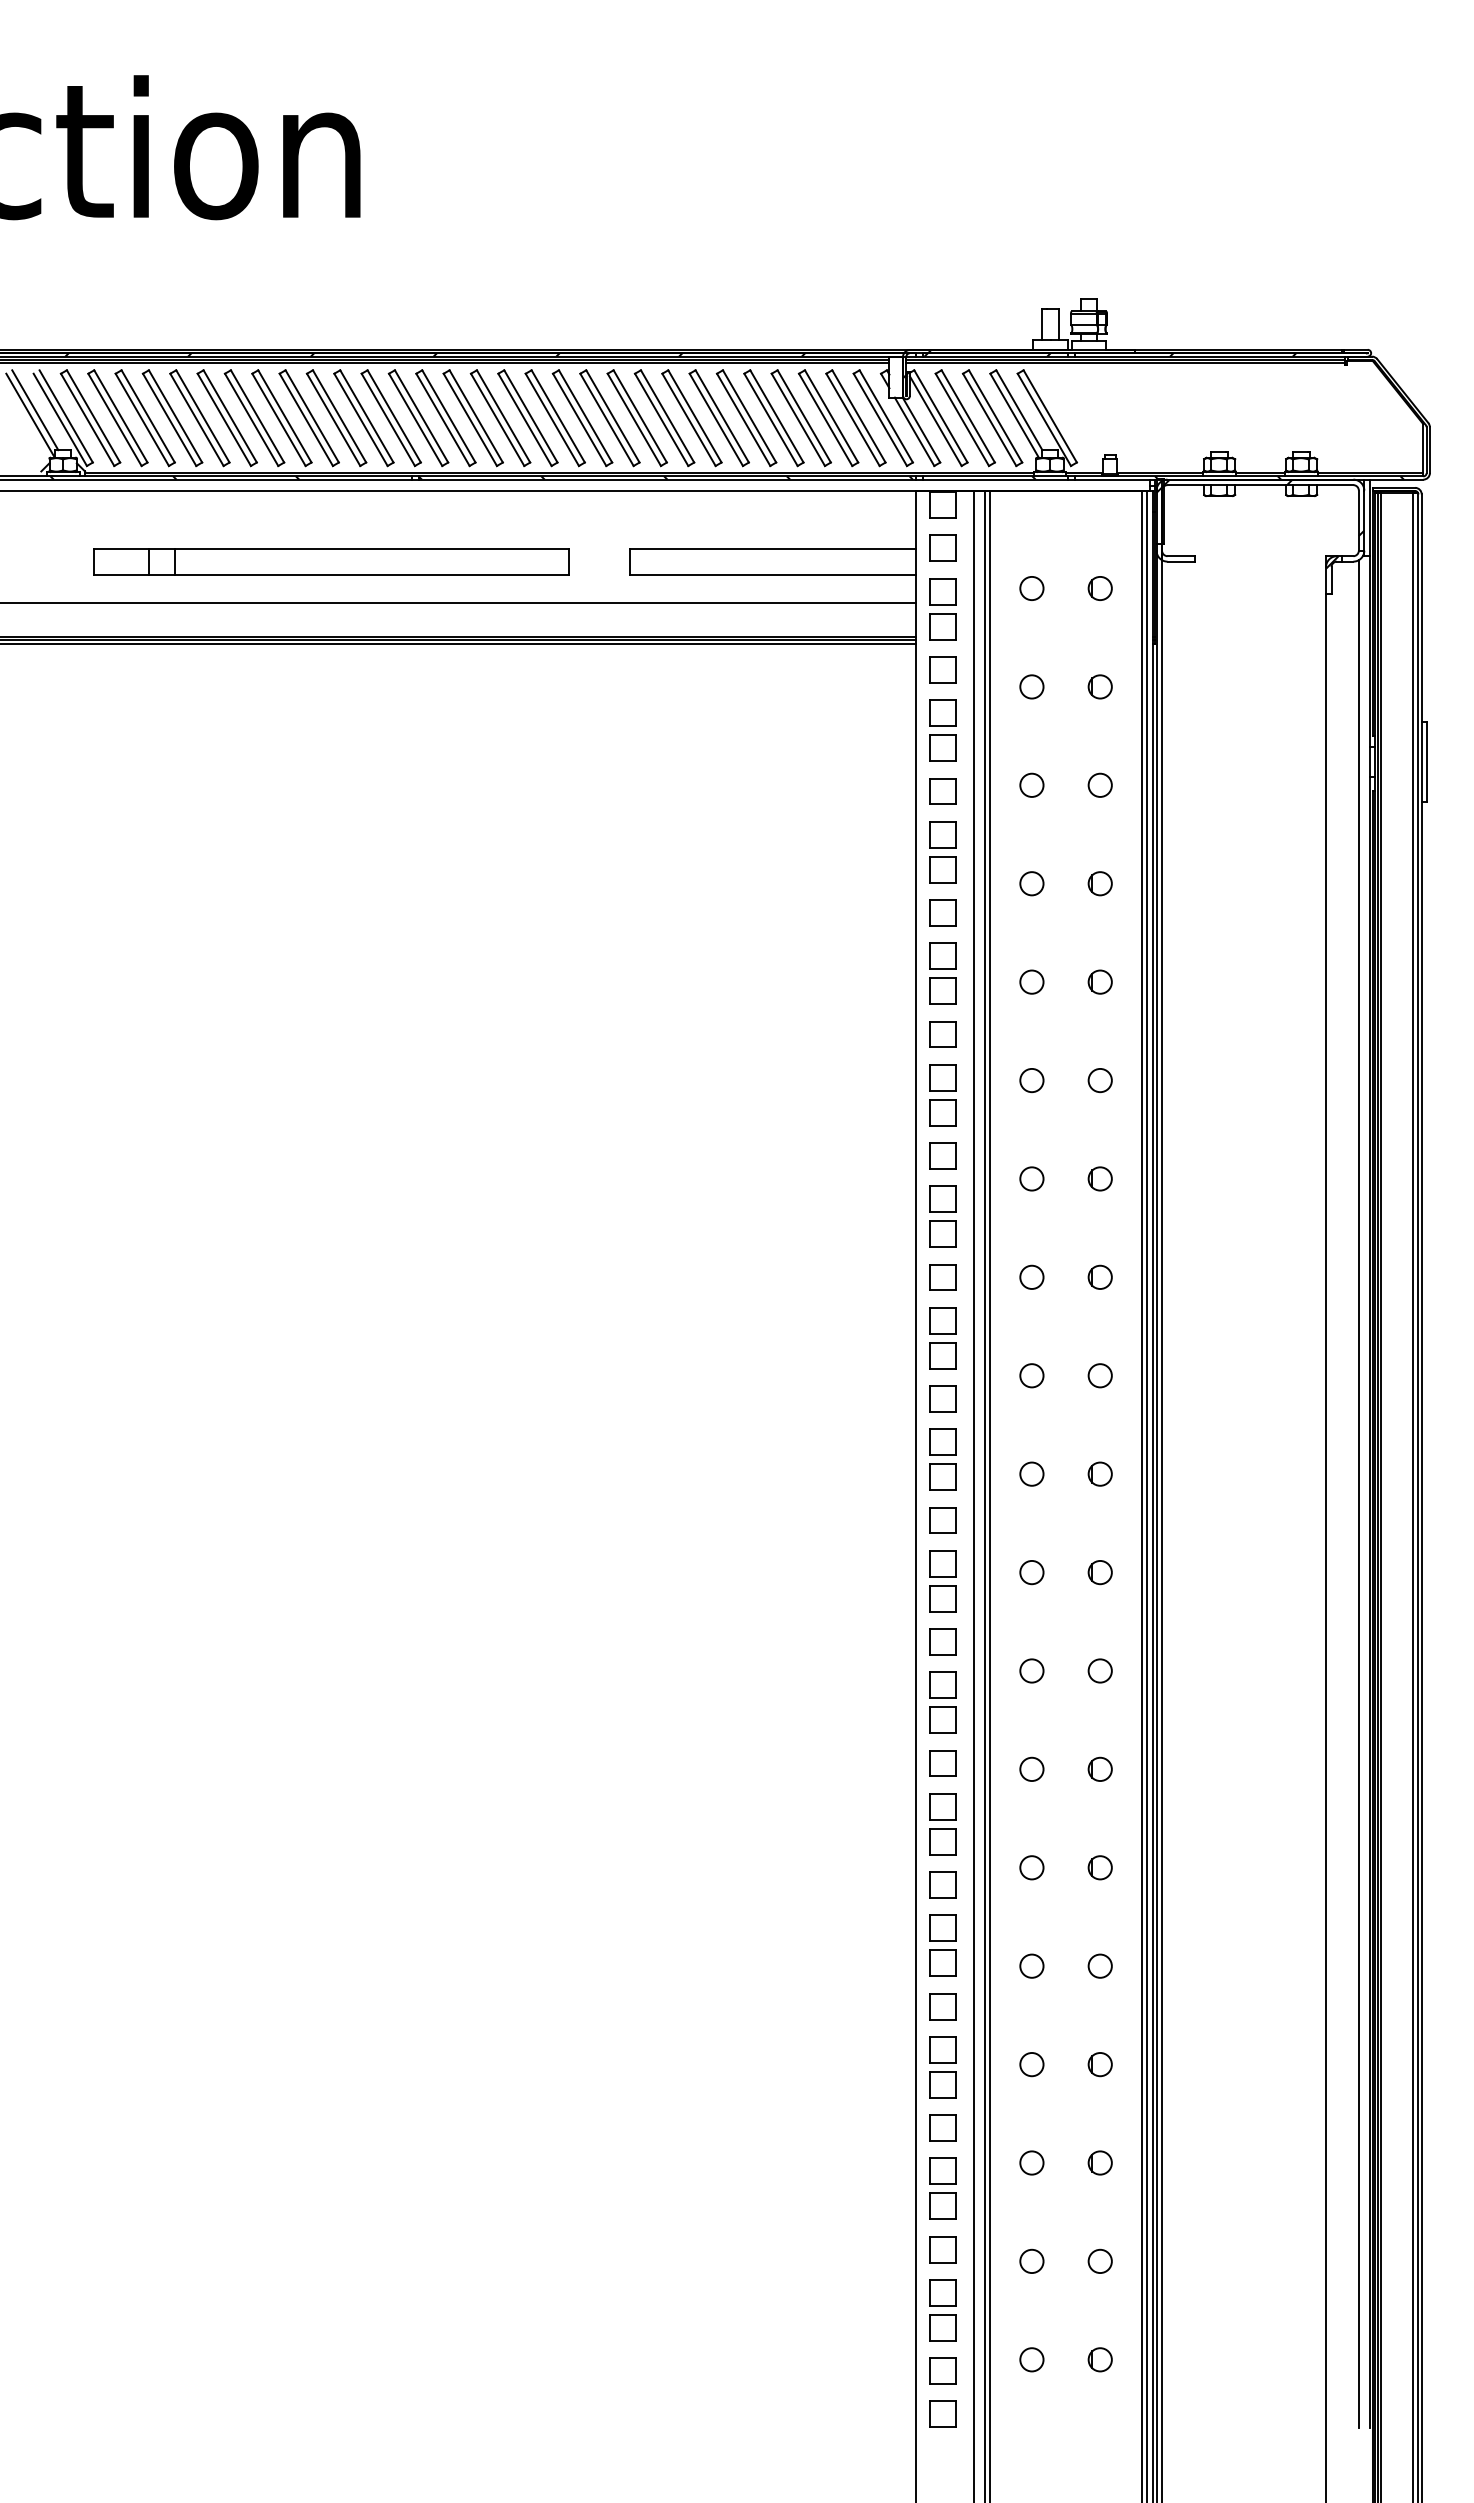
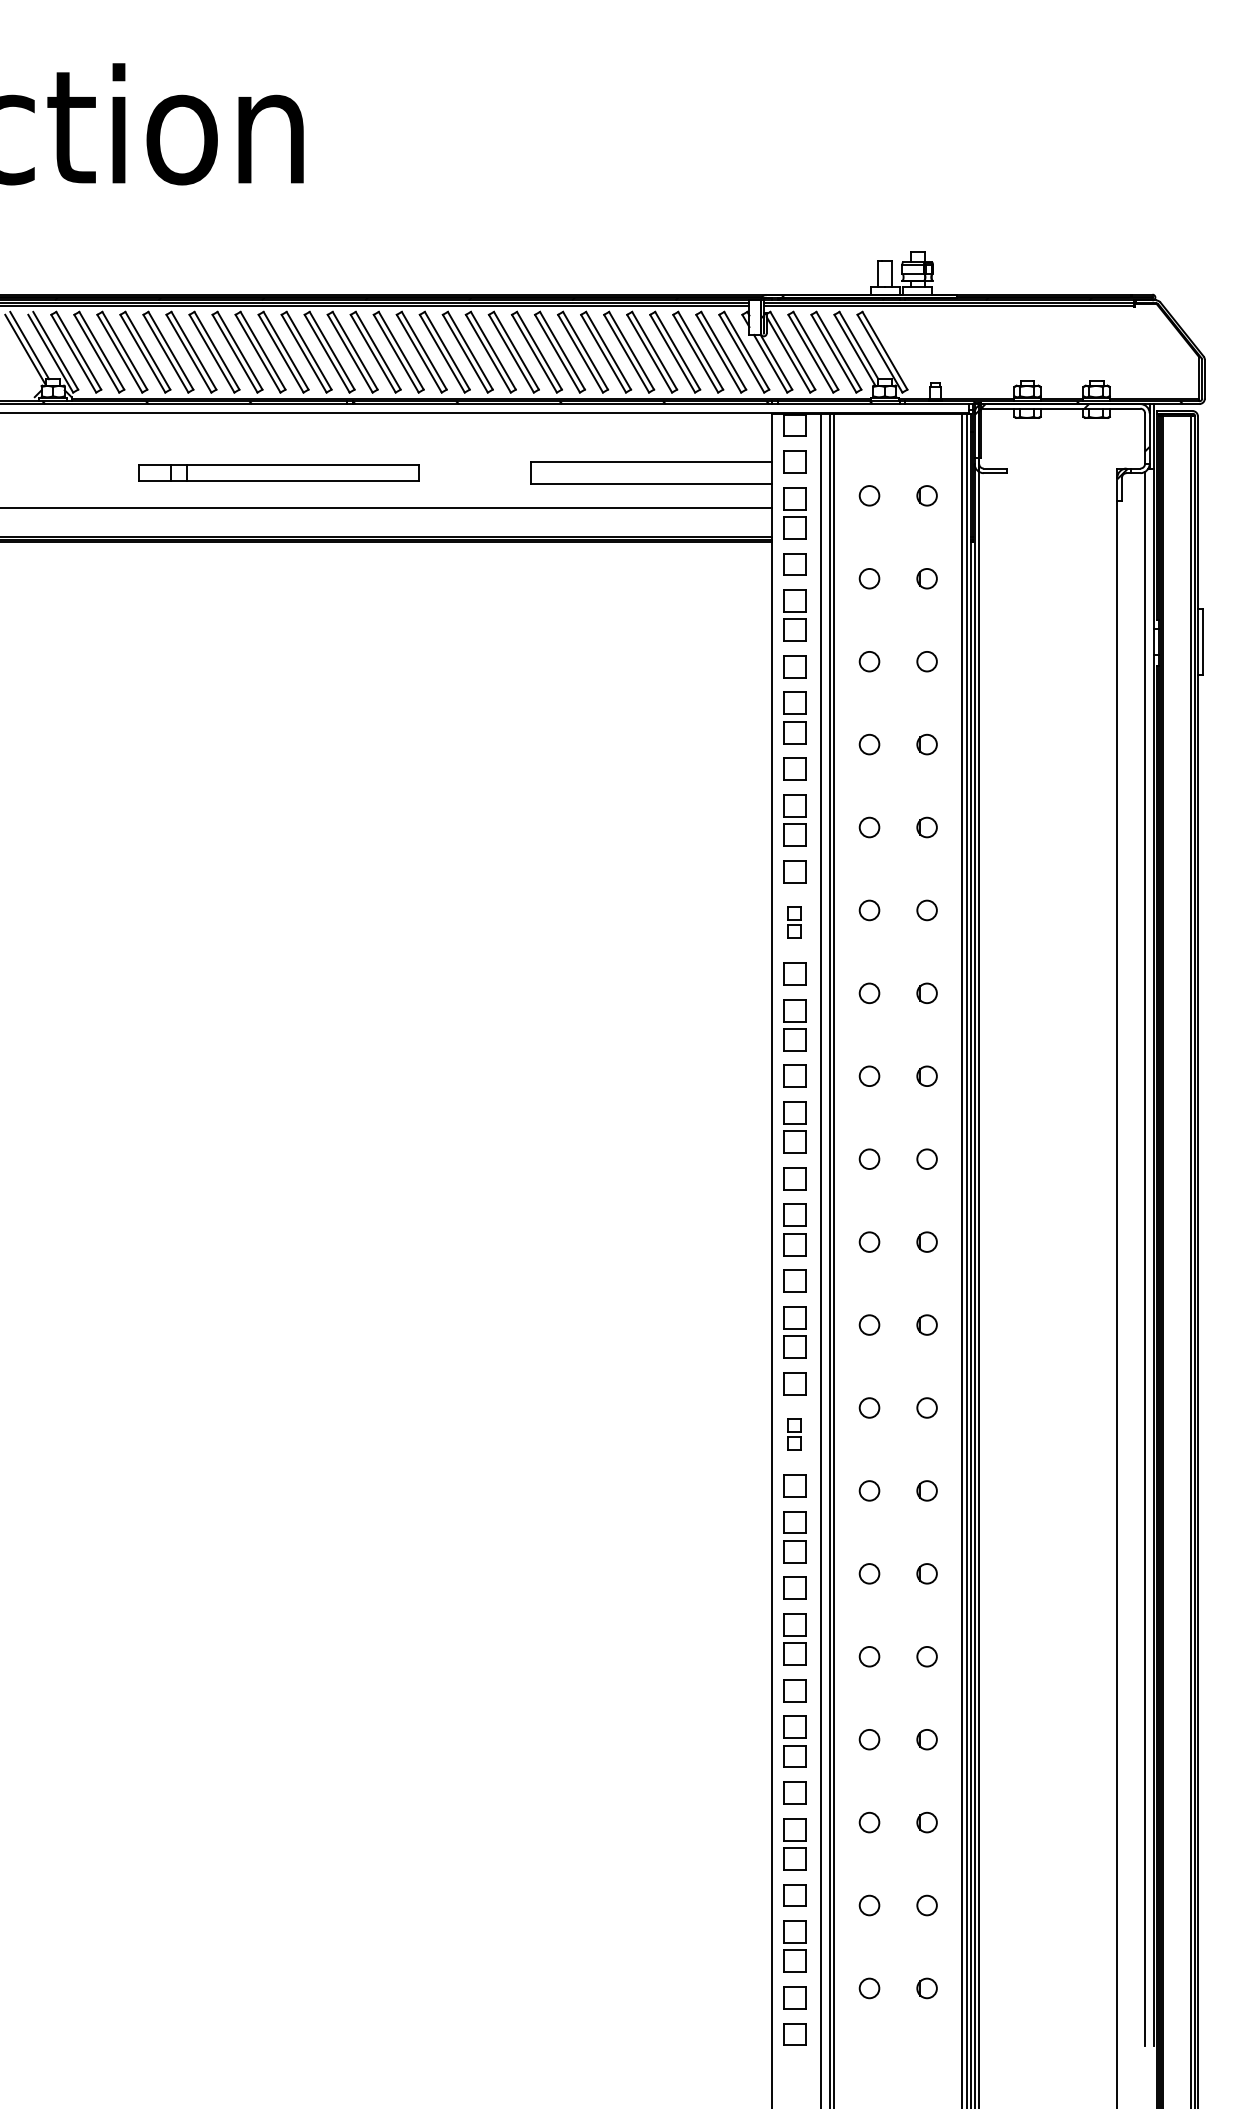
part: (330, 560) -> (278, 472), size x0.7
part: (942, 1094) -> (794, 922), size x0.6
part: (942, 1702) -> (794, 1434), size x0.6

